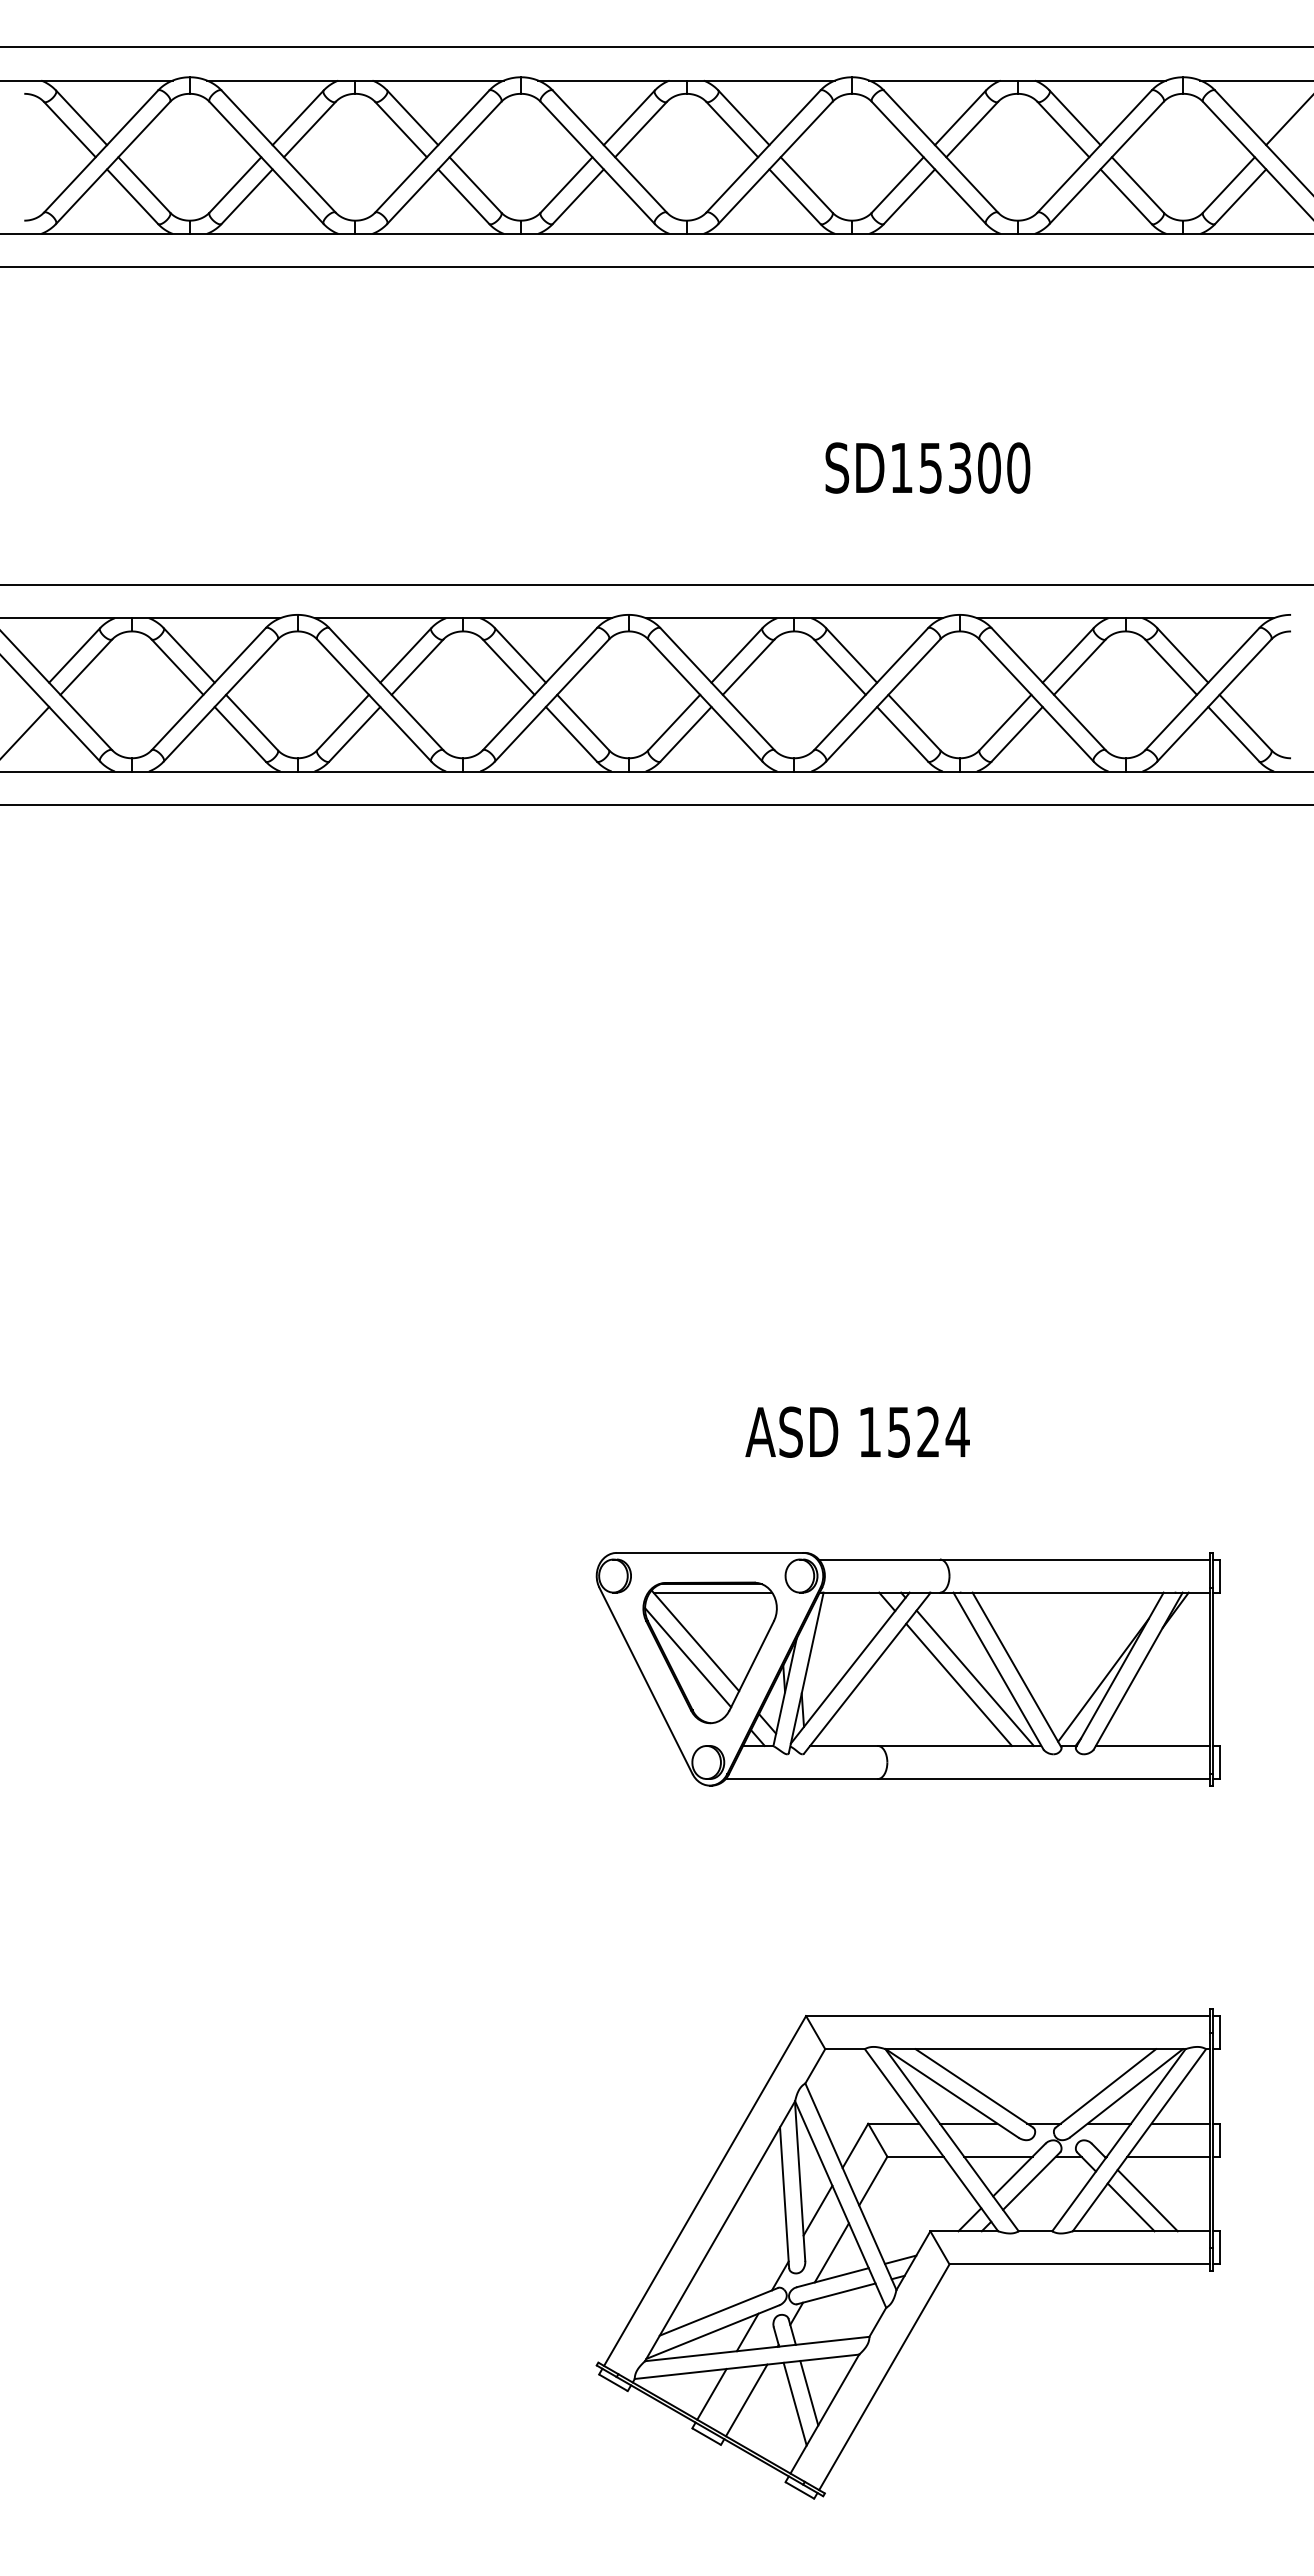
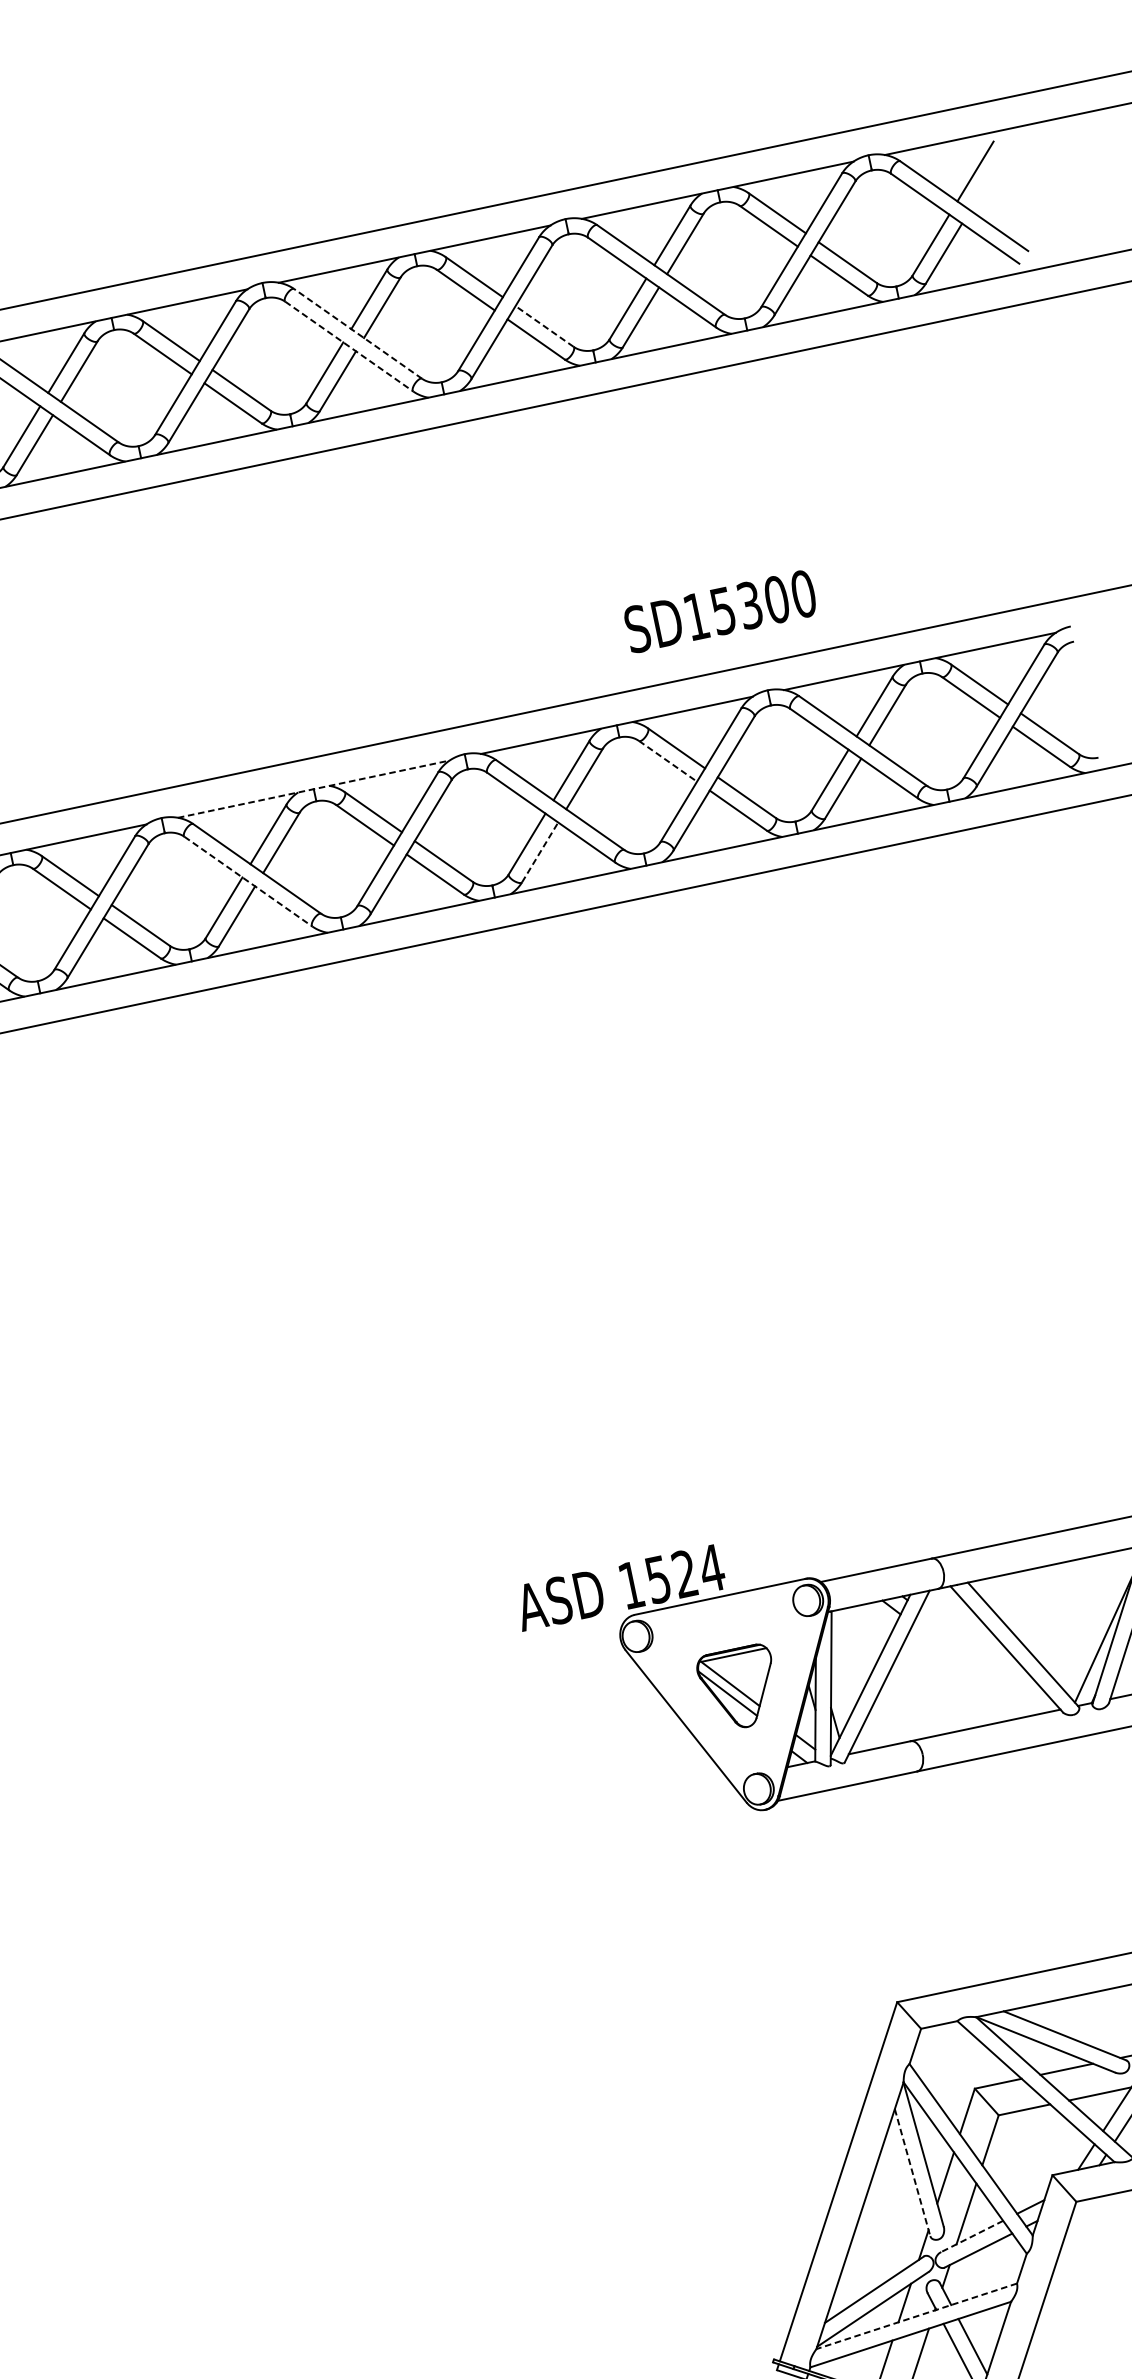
line: (609, 151) -> (357, 333), solid -> dashed
line: (597, 162) -> (348, 346), solid -> dashed
line: (806, 184) -> (544, 326), solid -> dashed
text: (927, 467) -> (720, 611), moved
line: (463, 618) -> (314, 789), solid -> dashed
line: (839, 667) -> (667, 761), solid -> dashed
line: (374, 700) -> (248, 881), solid -> dashed
line: (686, 733) -> (540, 851), solid -> dashed
text: (857, 1431) -> (619, 1587), moved
part: (709, 1652) -> (738, 1688), size x0.6
line: (974, 1677) -> (986, 1659), removed
line: (958, 1684) -> (972, 1669), removed
line: (784, 2198) -> (912, 2173), solid -> dashed
line: (832, 2277) -> (971, 2236), solid -> dashed
line: (757, 2349) -> (917, 2316), solid -> dashed

